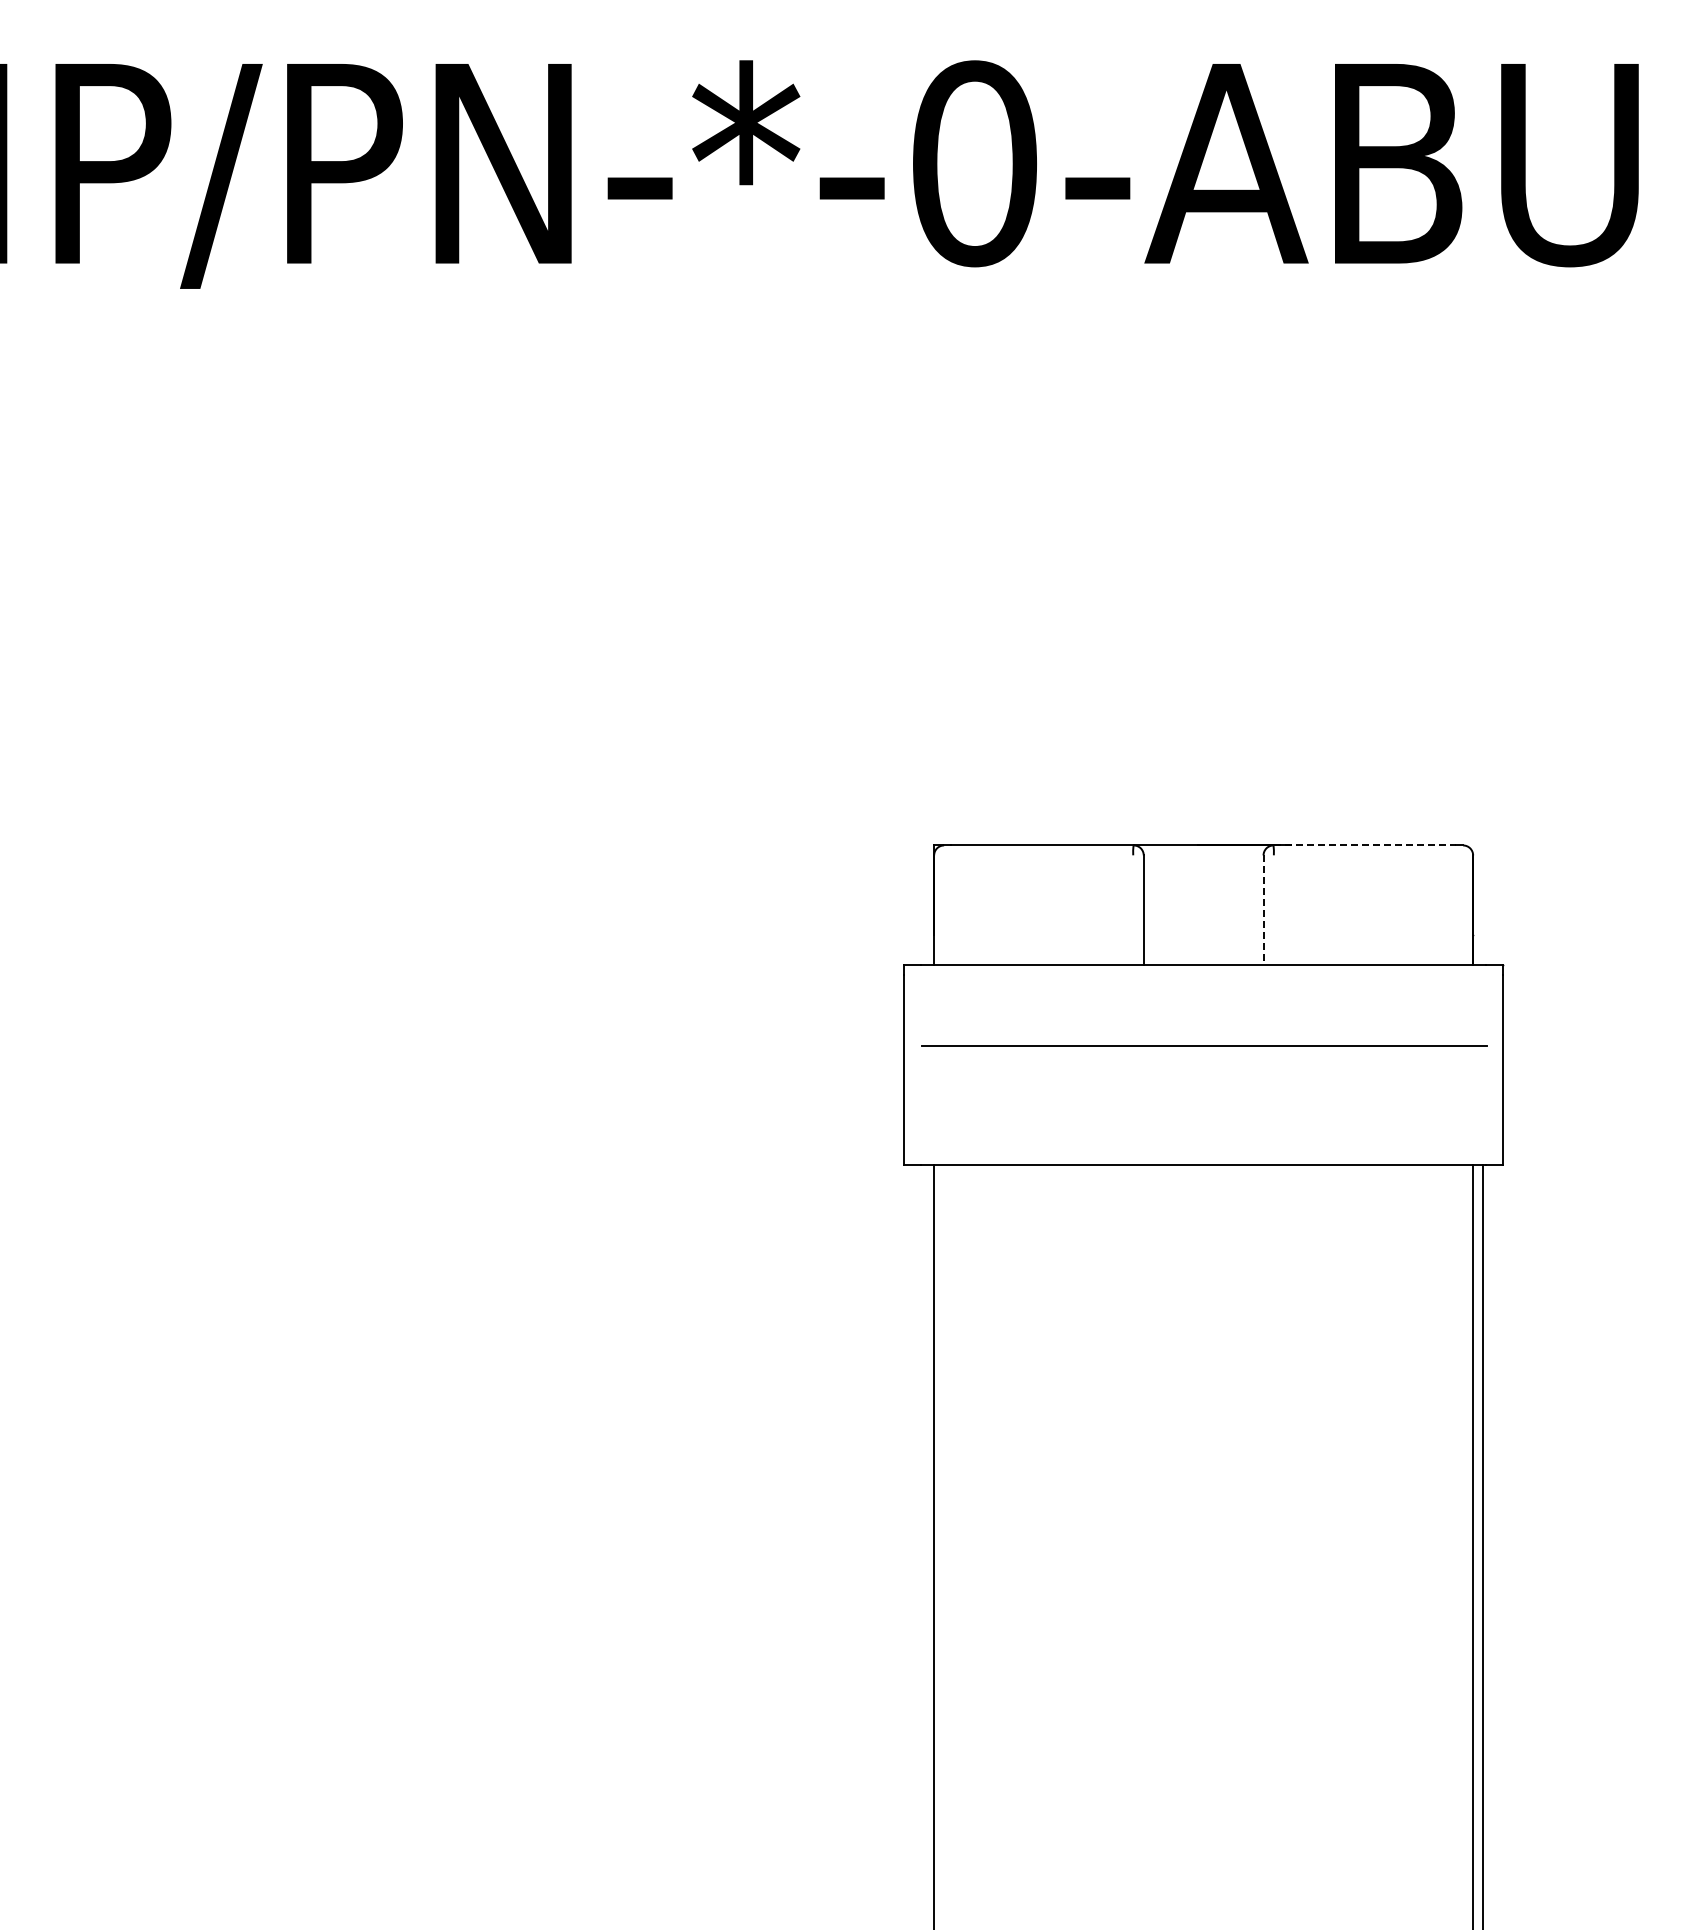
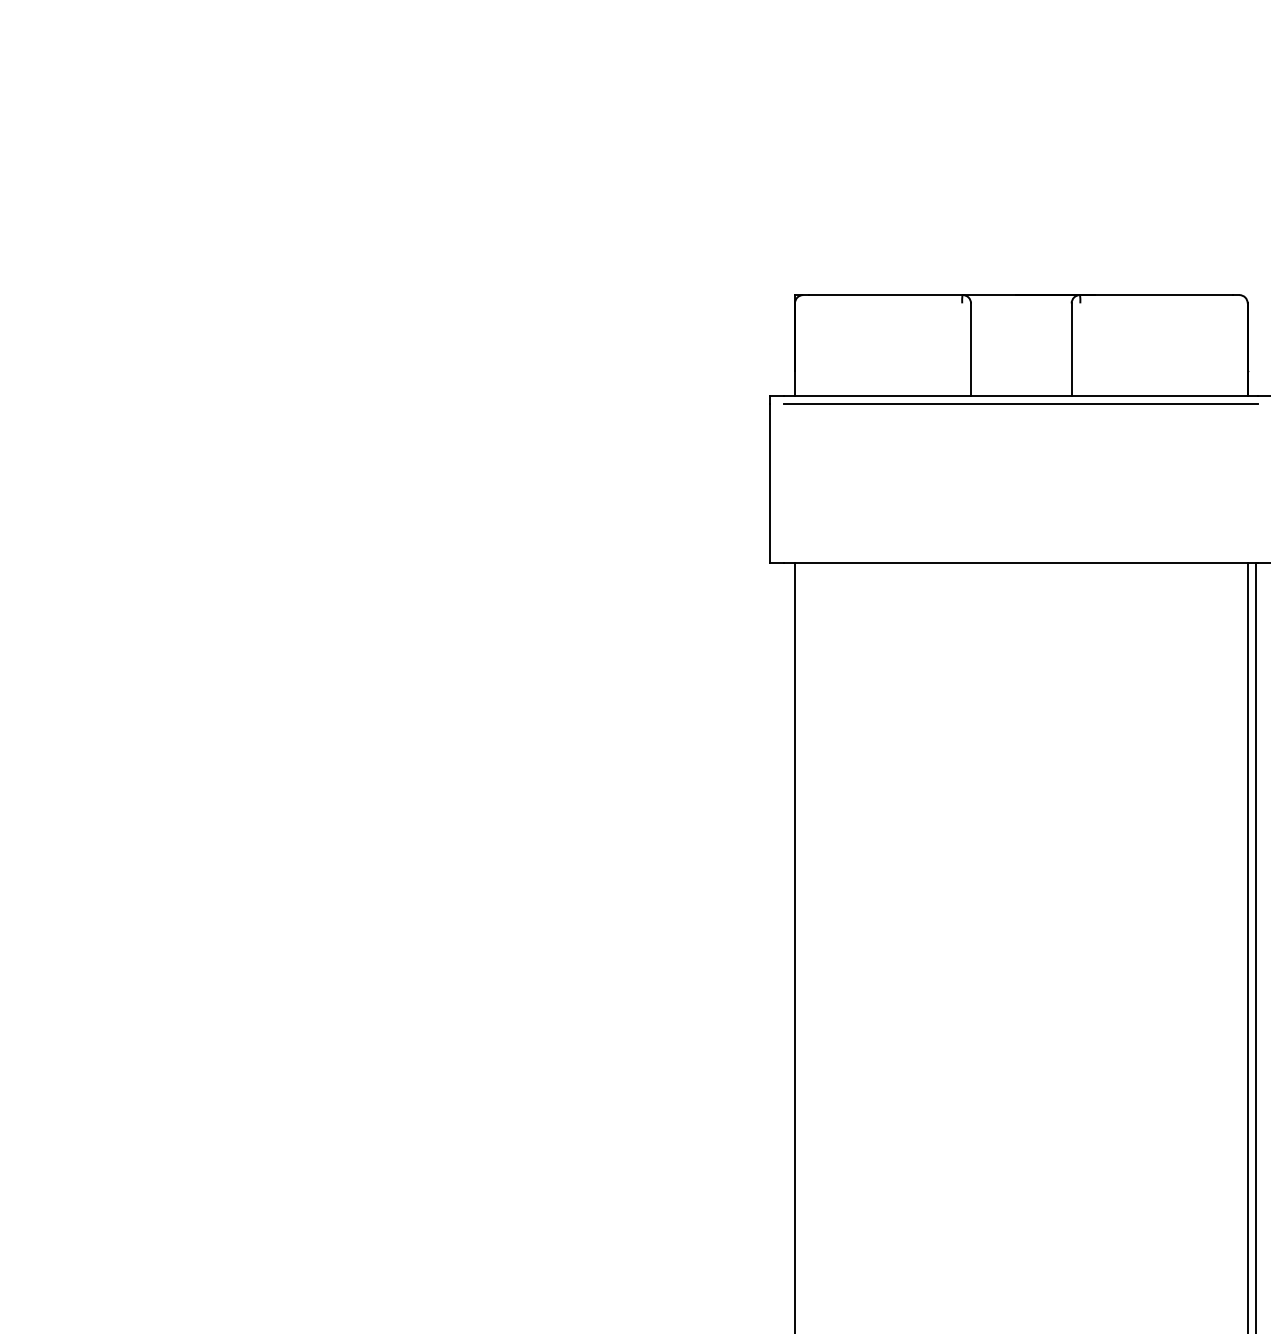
line: (1365, 845) -> (1157, 295), dashed -> solid
line: (1263, 910) -> (1071, 349), dashed -> solid
line: (1204, 1045) -> (1021, 403), moved

